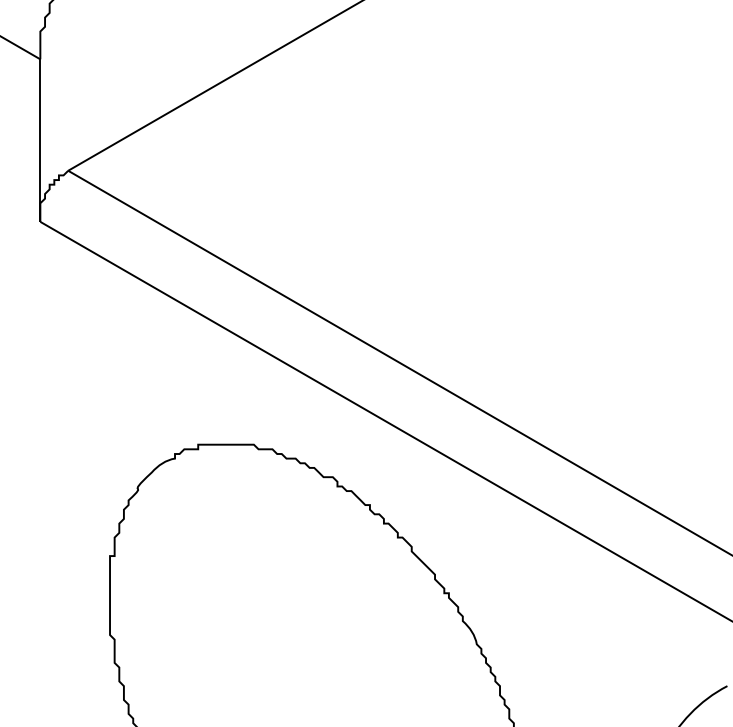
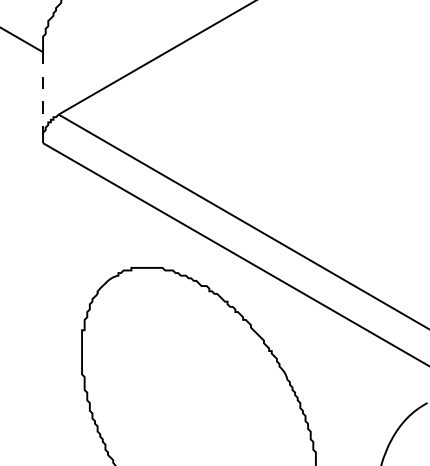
line: (41, 142) -> (43, 98), solid -> dashed

